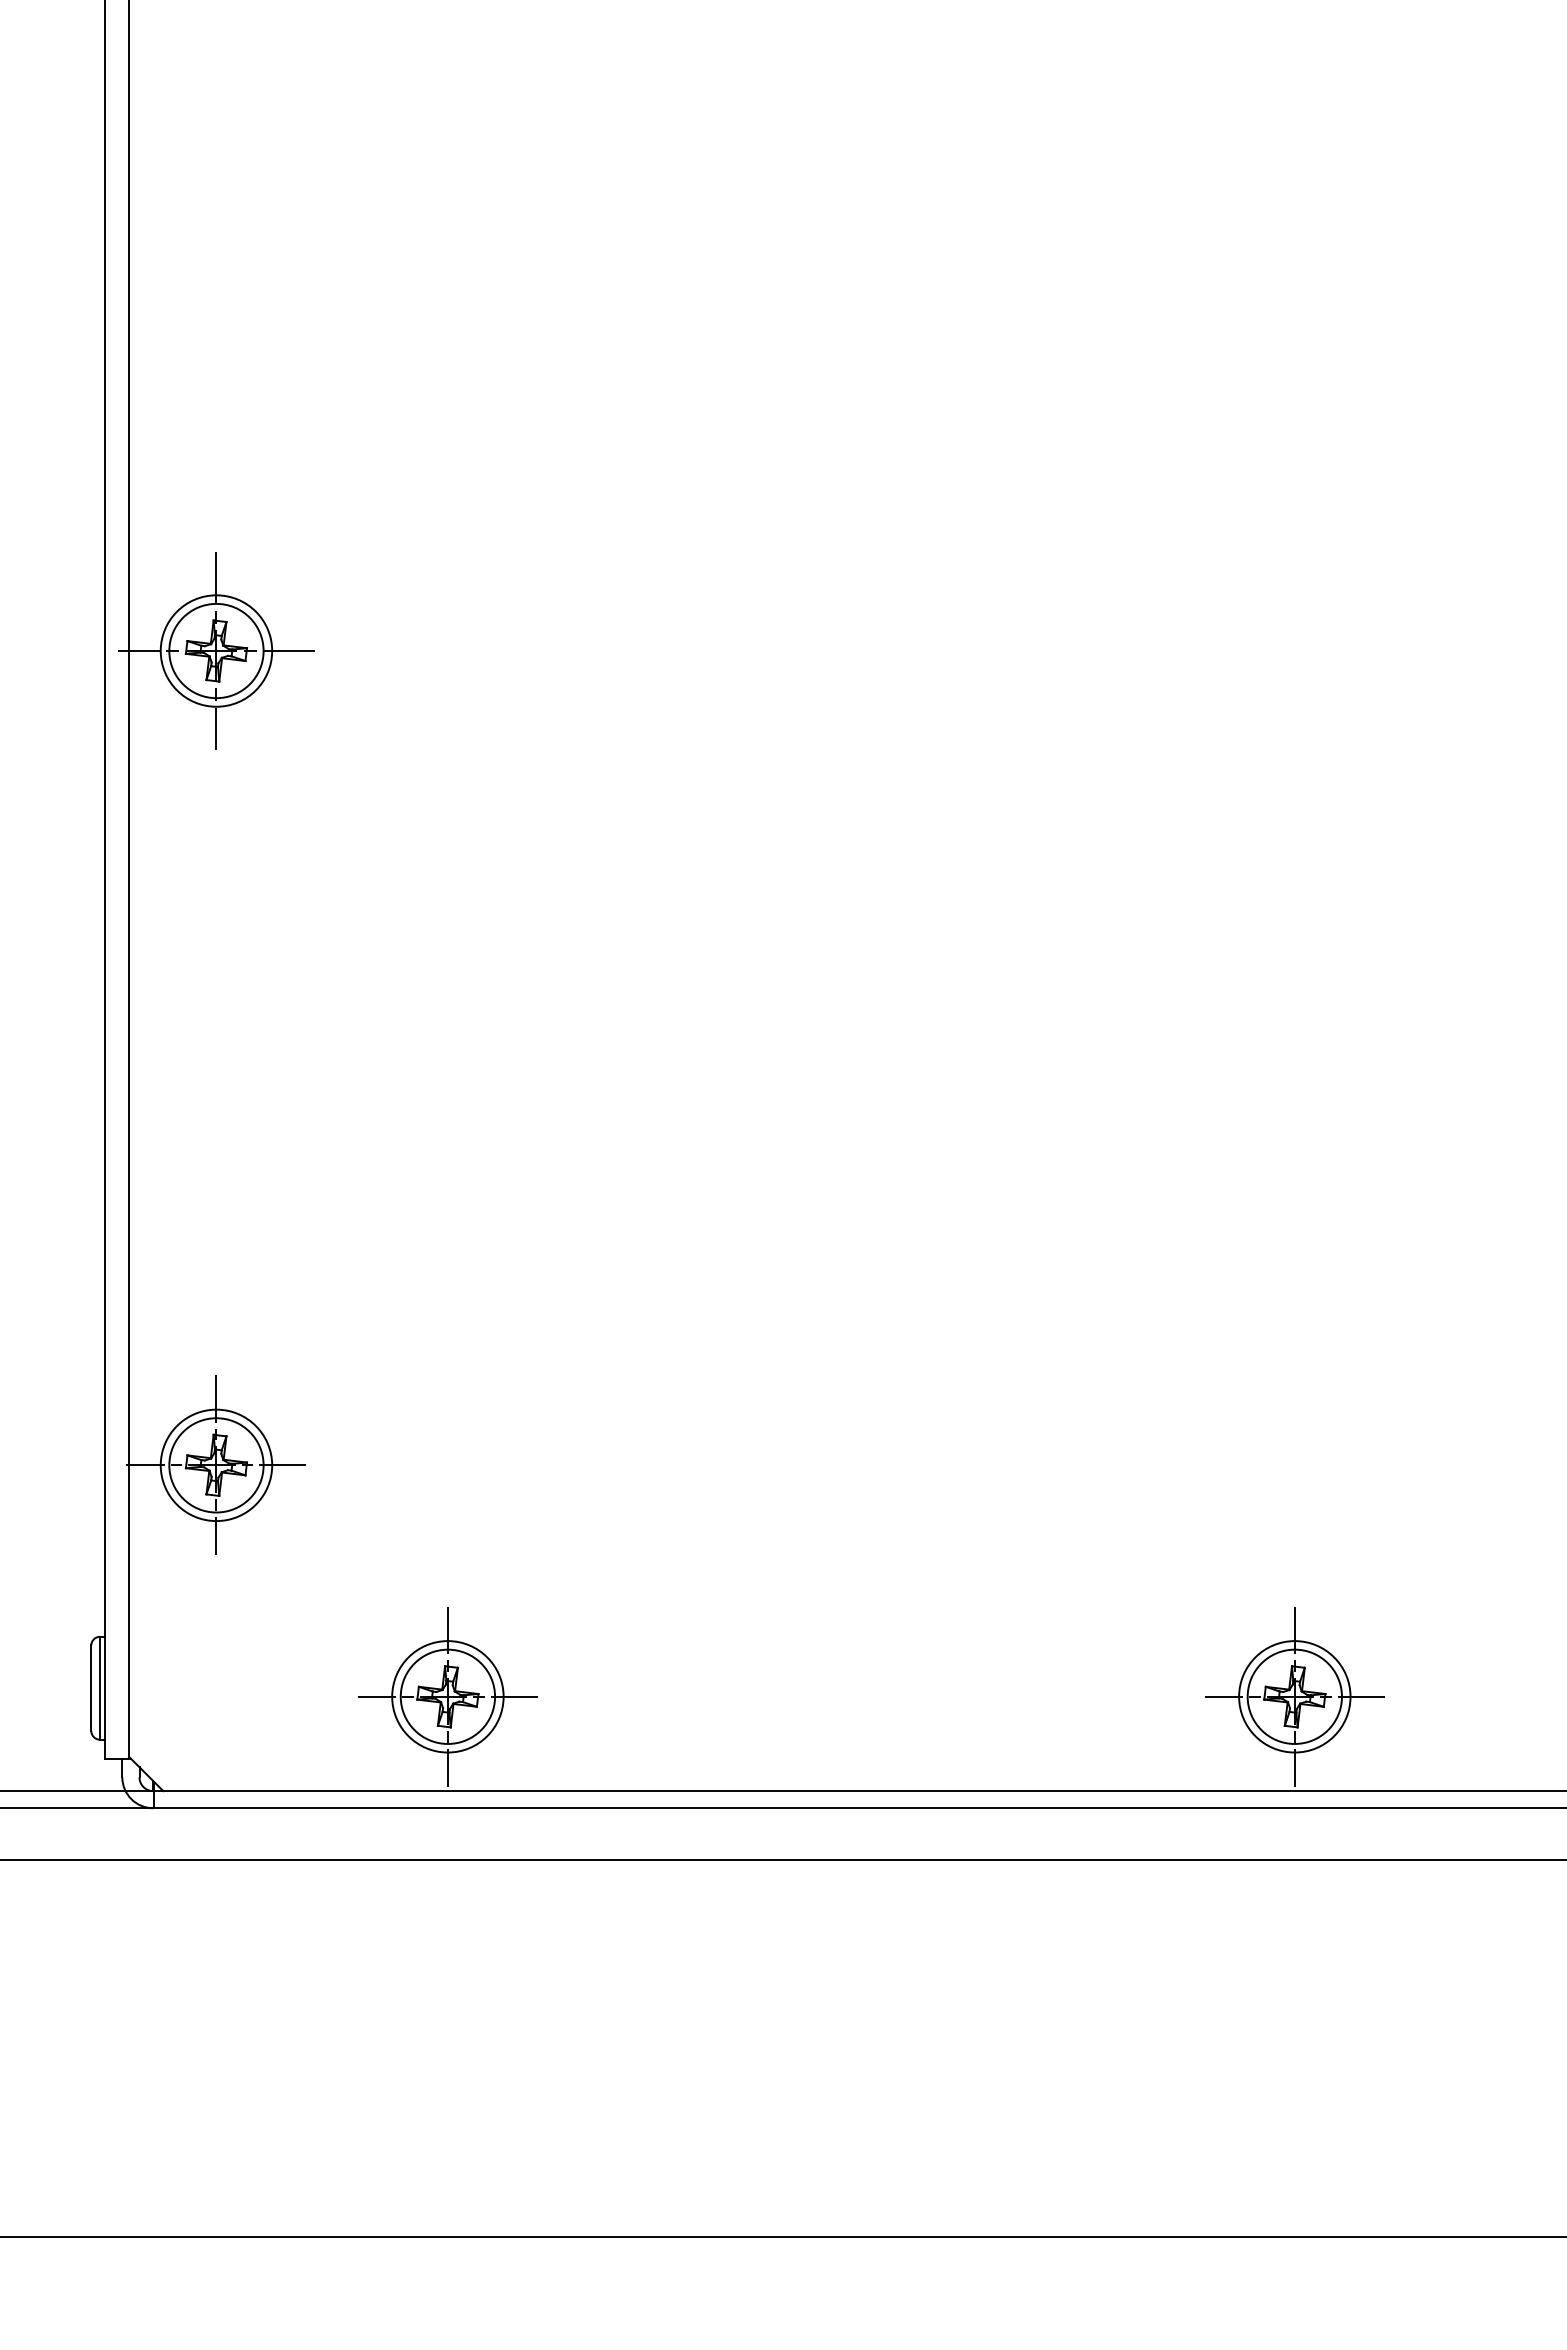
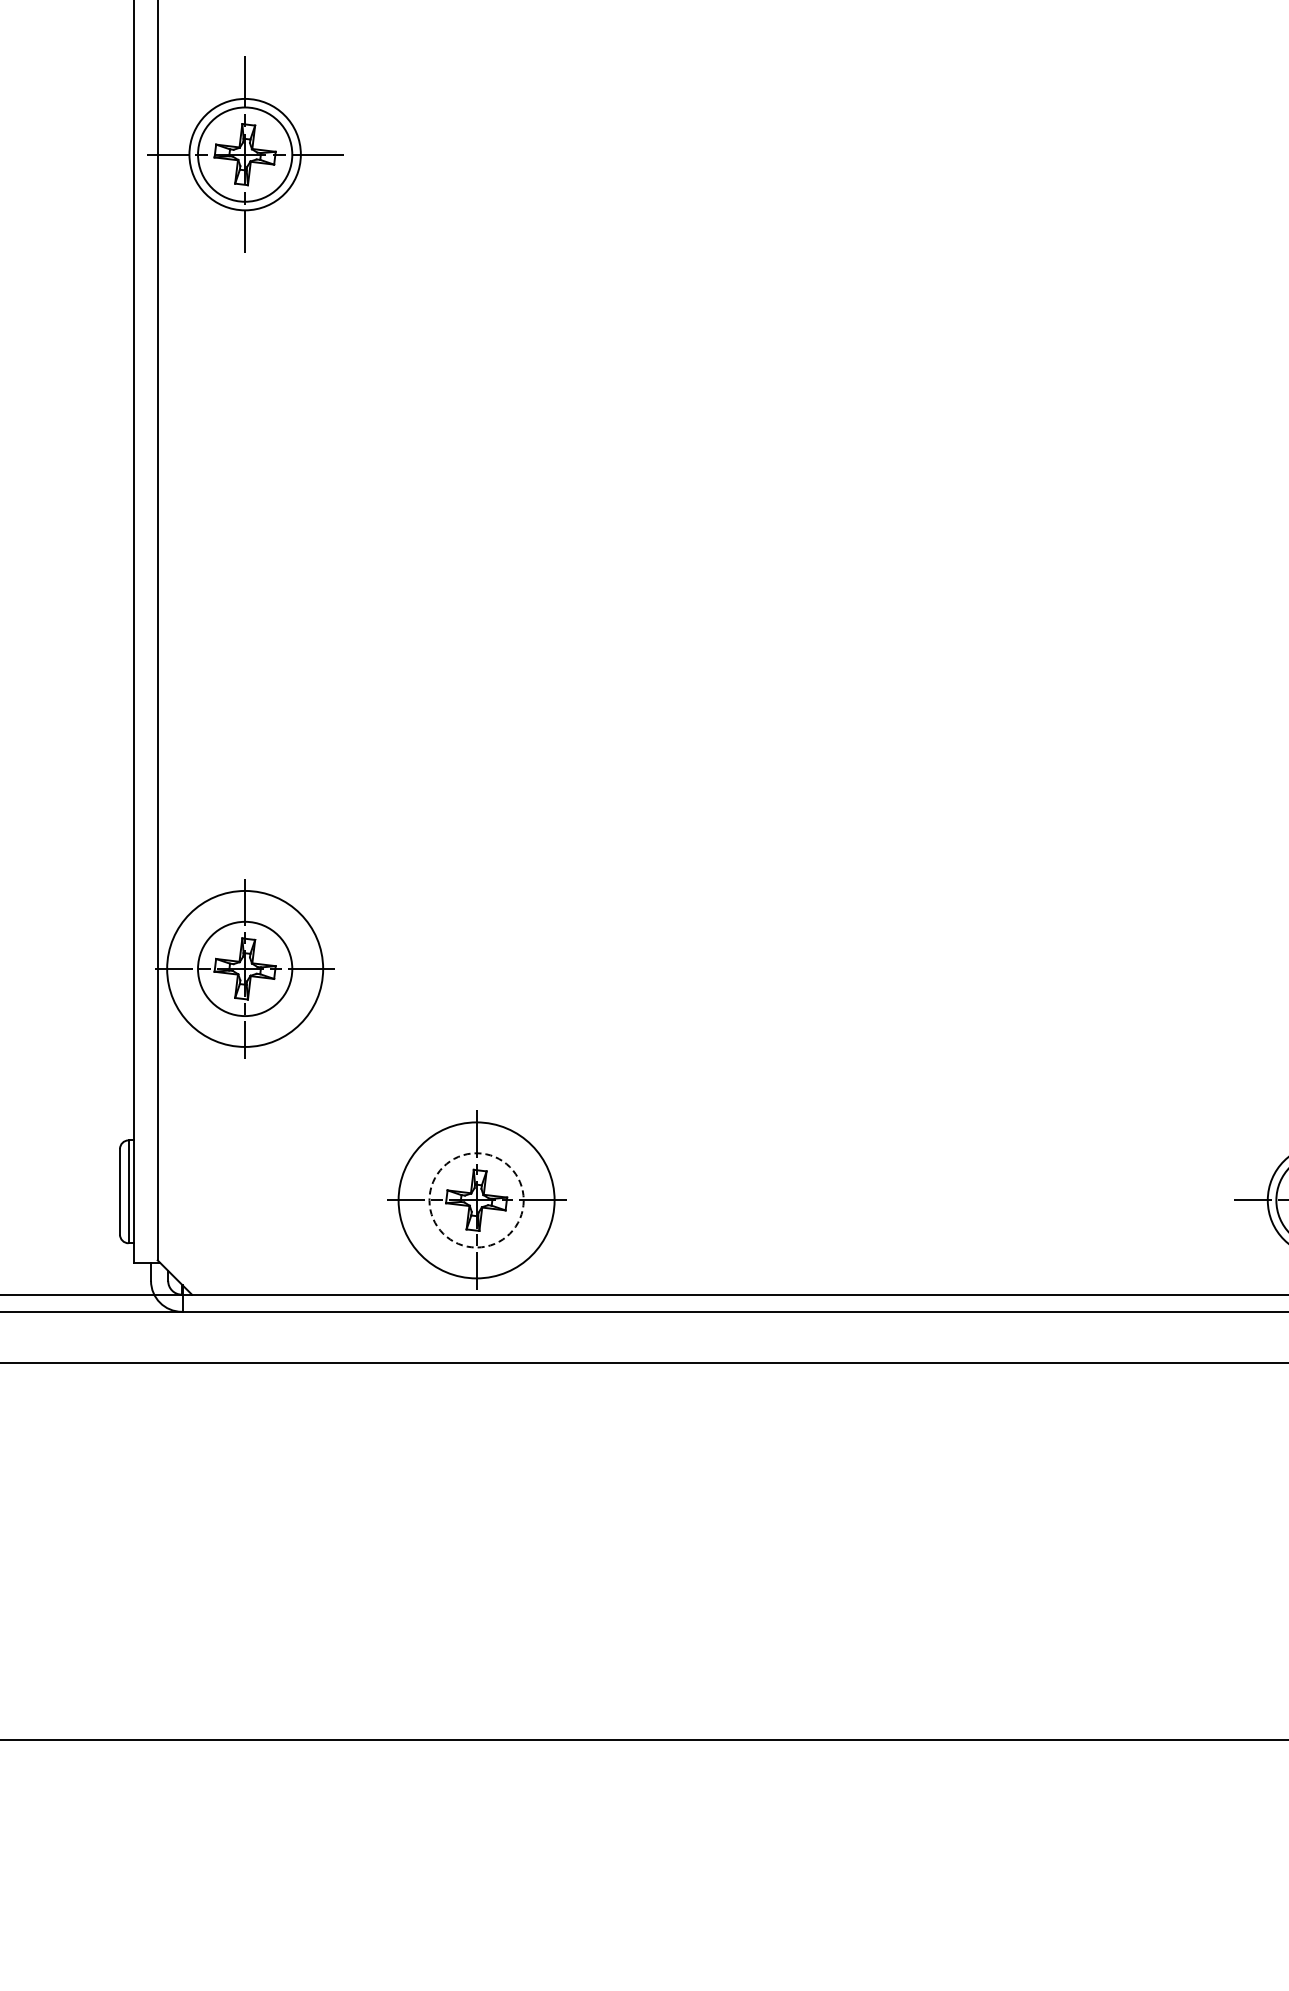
circle: (216, 1465) -> (245, 969), size x1.4
circle: (447, 1696) -> (476, 1200), size x1.4
circle: (447, 1696) -> (476, 1200), solid -> dashed

